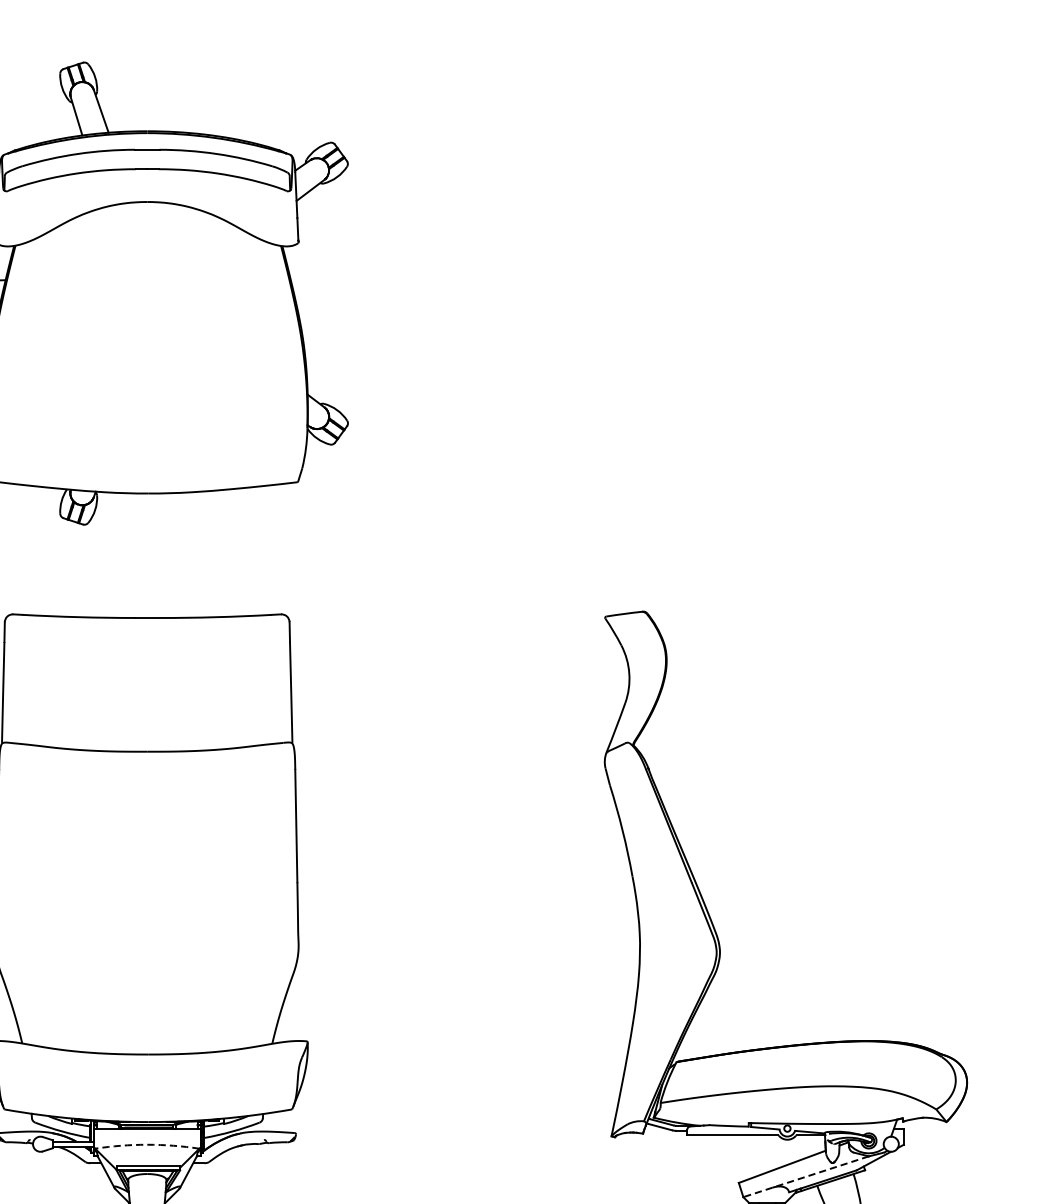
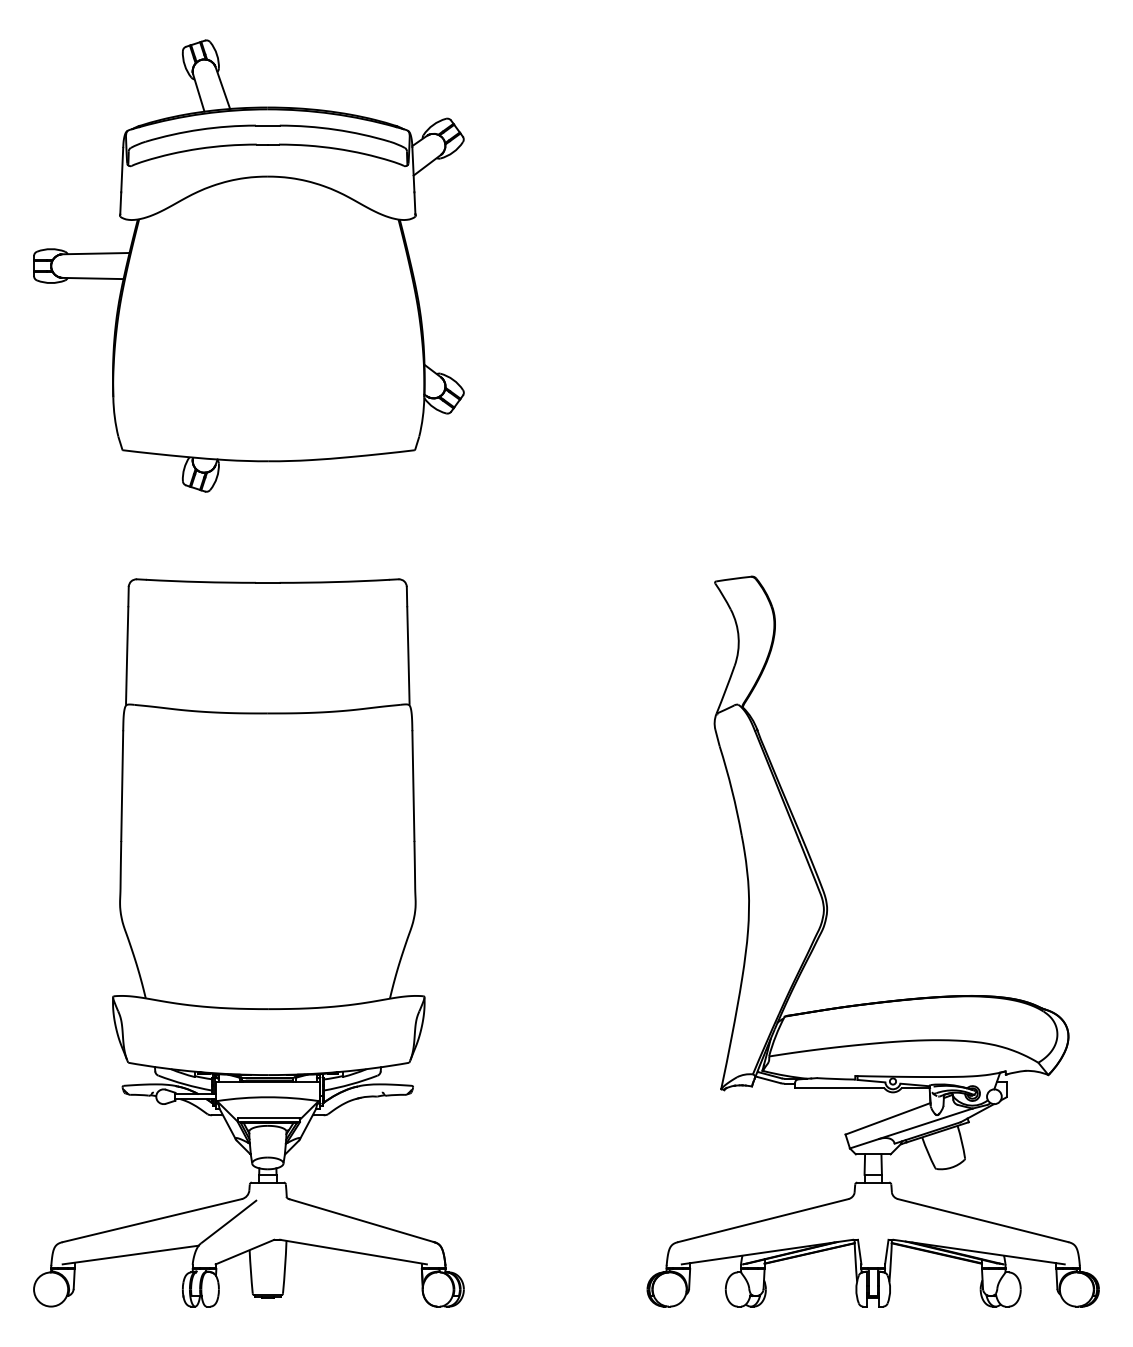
arc: (146, 1144) -> (267, 1097), dashed -> solid
line: (805, 1176) -> (910, 1128), dashed -> solid

